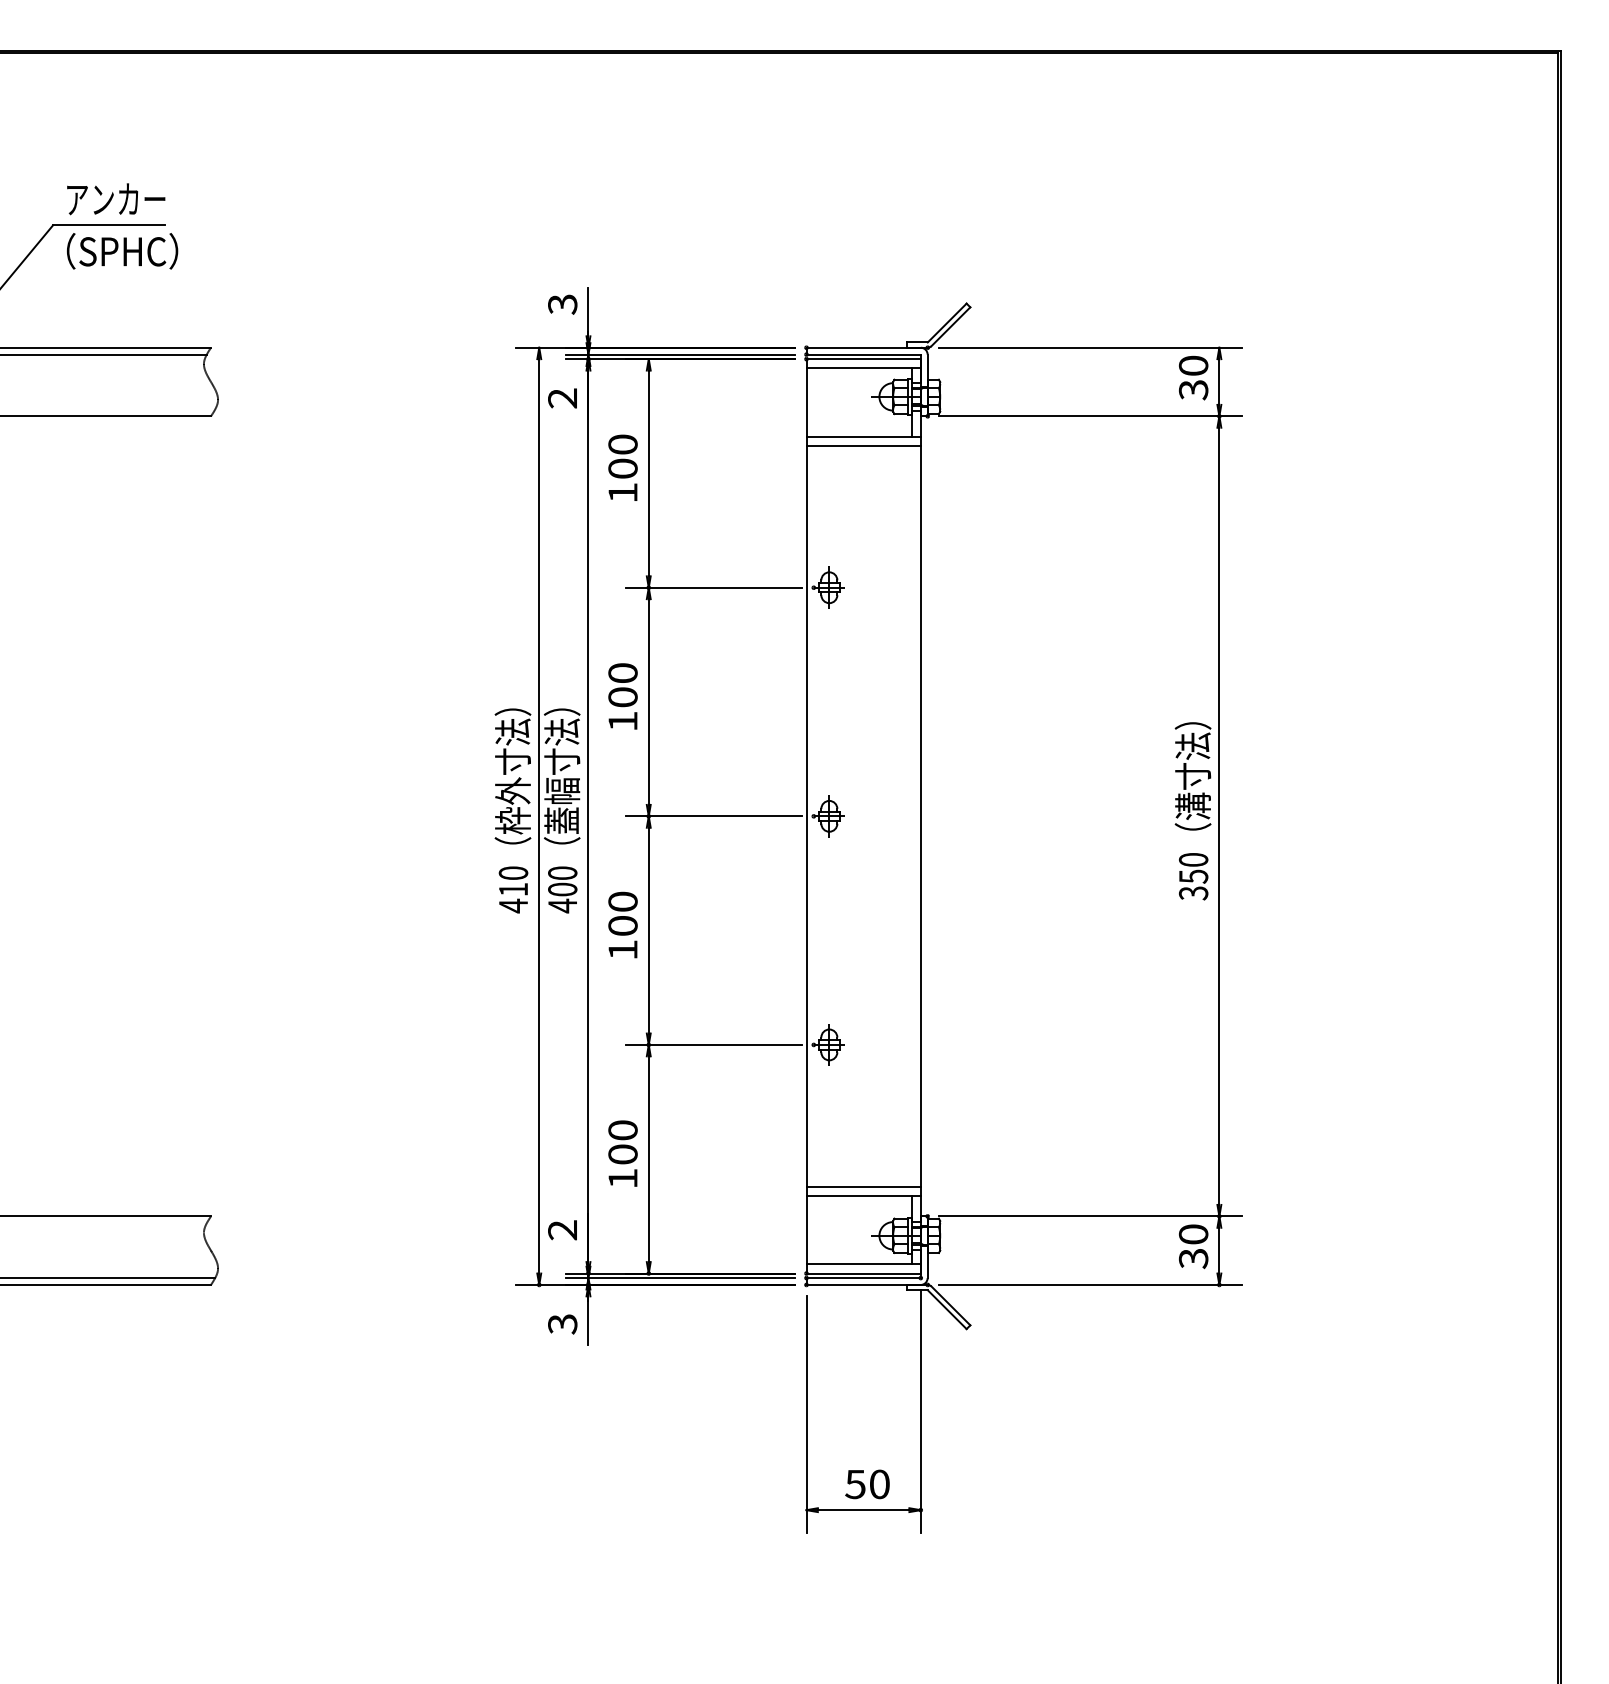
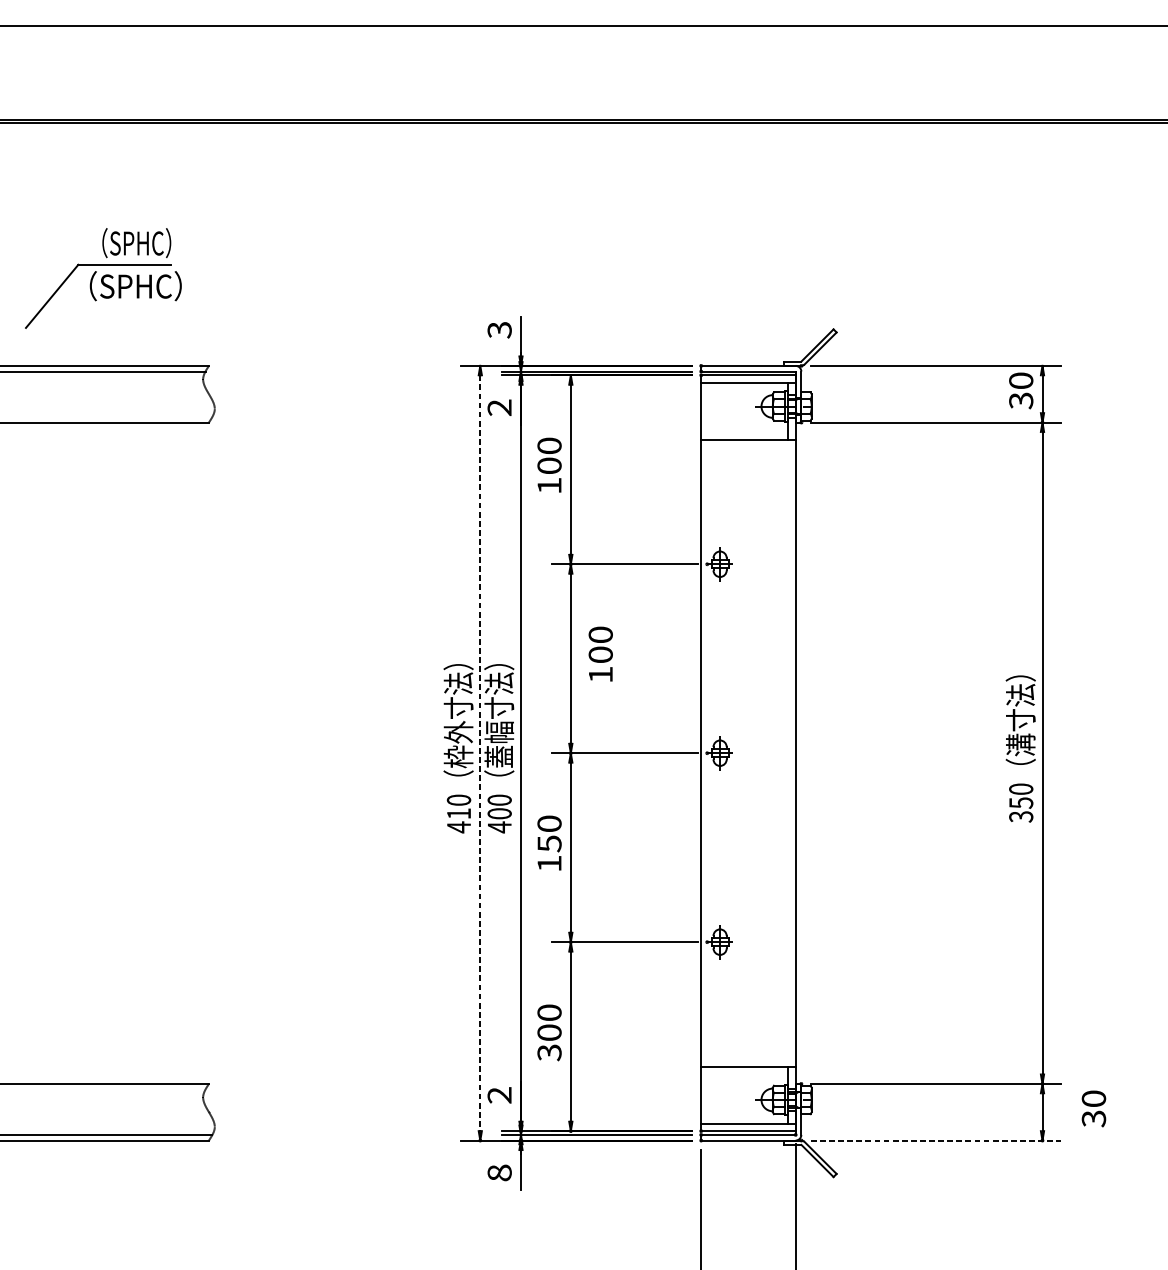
text: (116, 198) -> (130, 242), アンカー -> （SPHC）
line: (863, 446) -> (748, 447), removed
text: (622, 696) -> (600, 654), moved
line: (539, 816) -> (480, 753), solid -> dashed
text: (622, 926) -> (549, 844), 100 -> 150
text: (622, 1179) -> (549, 1053), 100 -> 300
line: (863, 1186) -> (748, 1059), removed
text: (1193, 1246) -> (1093, 1108), moved
line: (1090, 1284) -> (935, 1140), solid -> dashed
text: (562, 1324) -> (499, 1173), 3 -> 8

